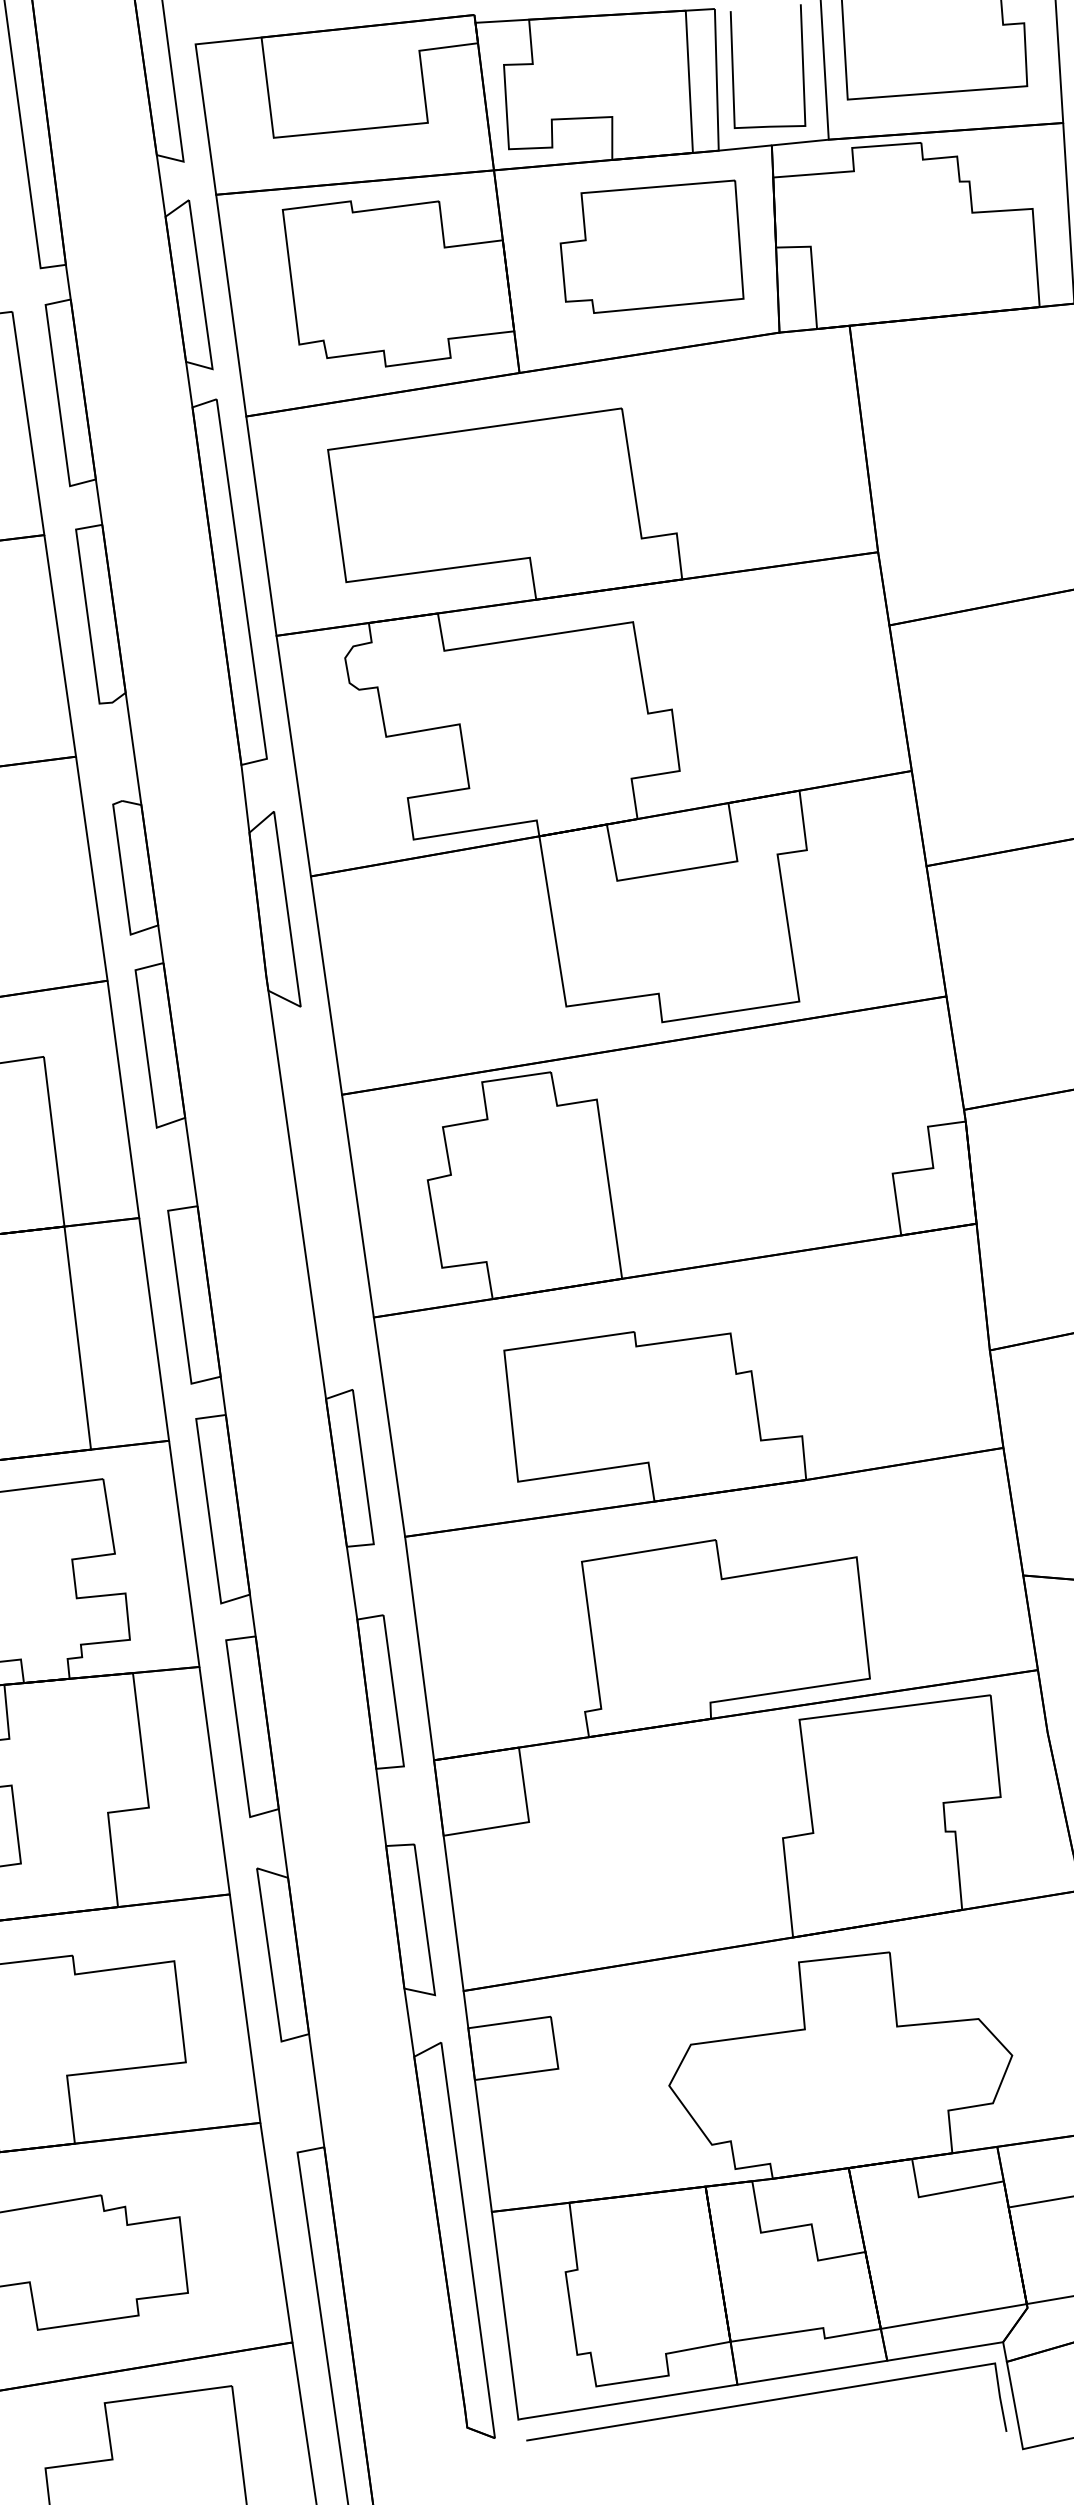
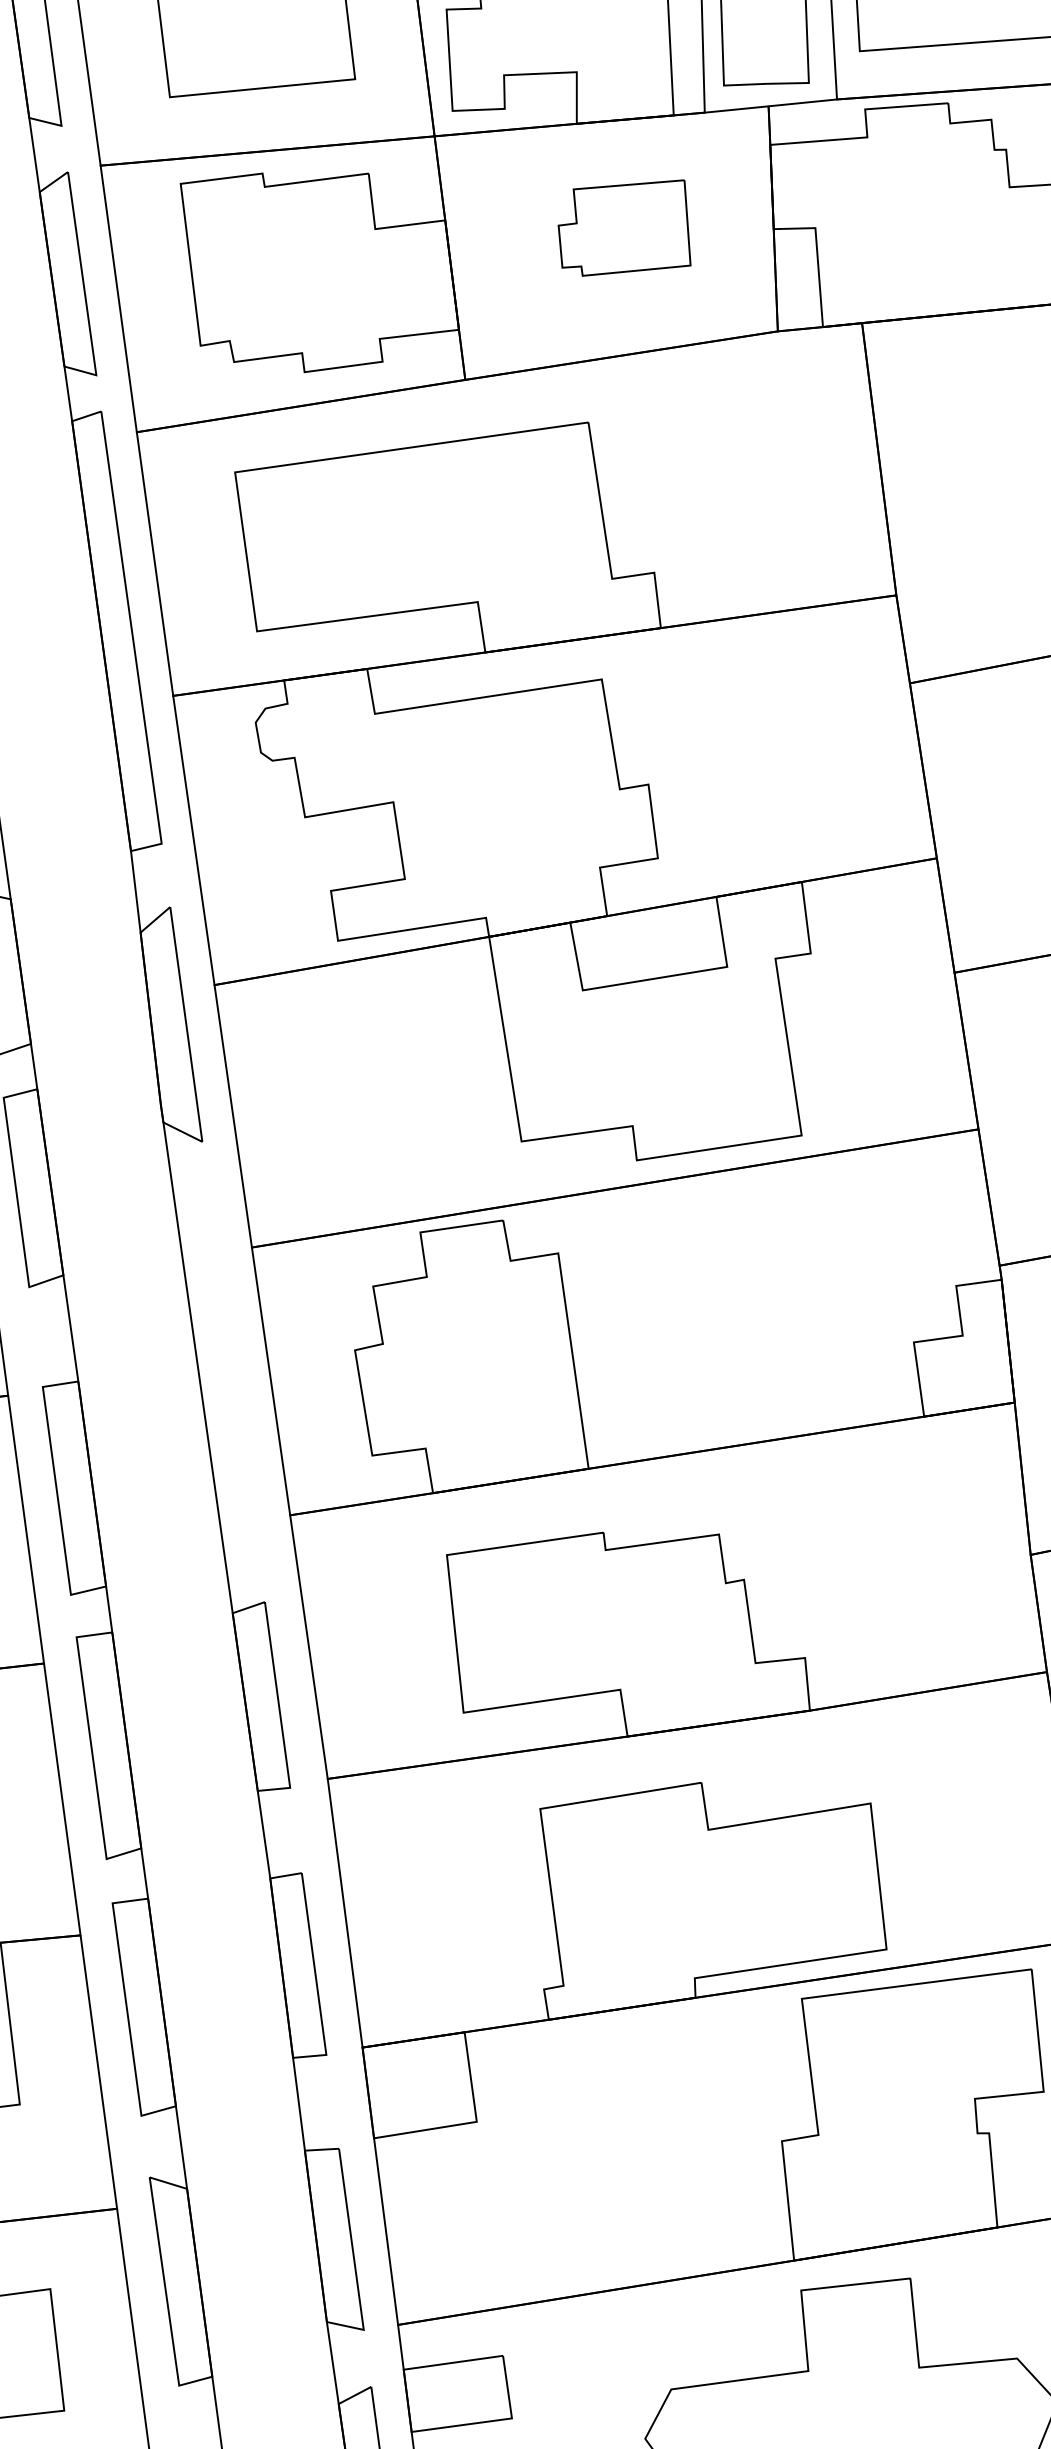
part: (651, 246) -> (623, 227), size x0.6

